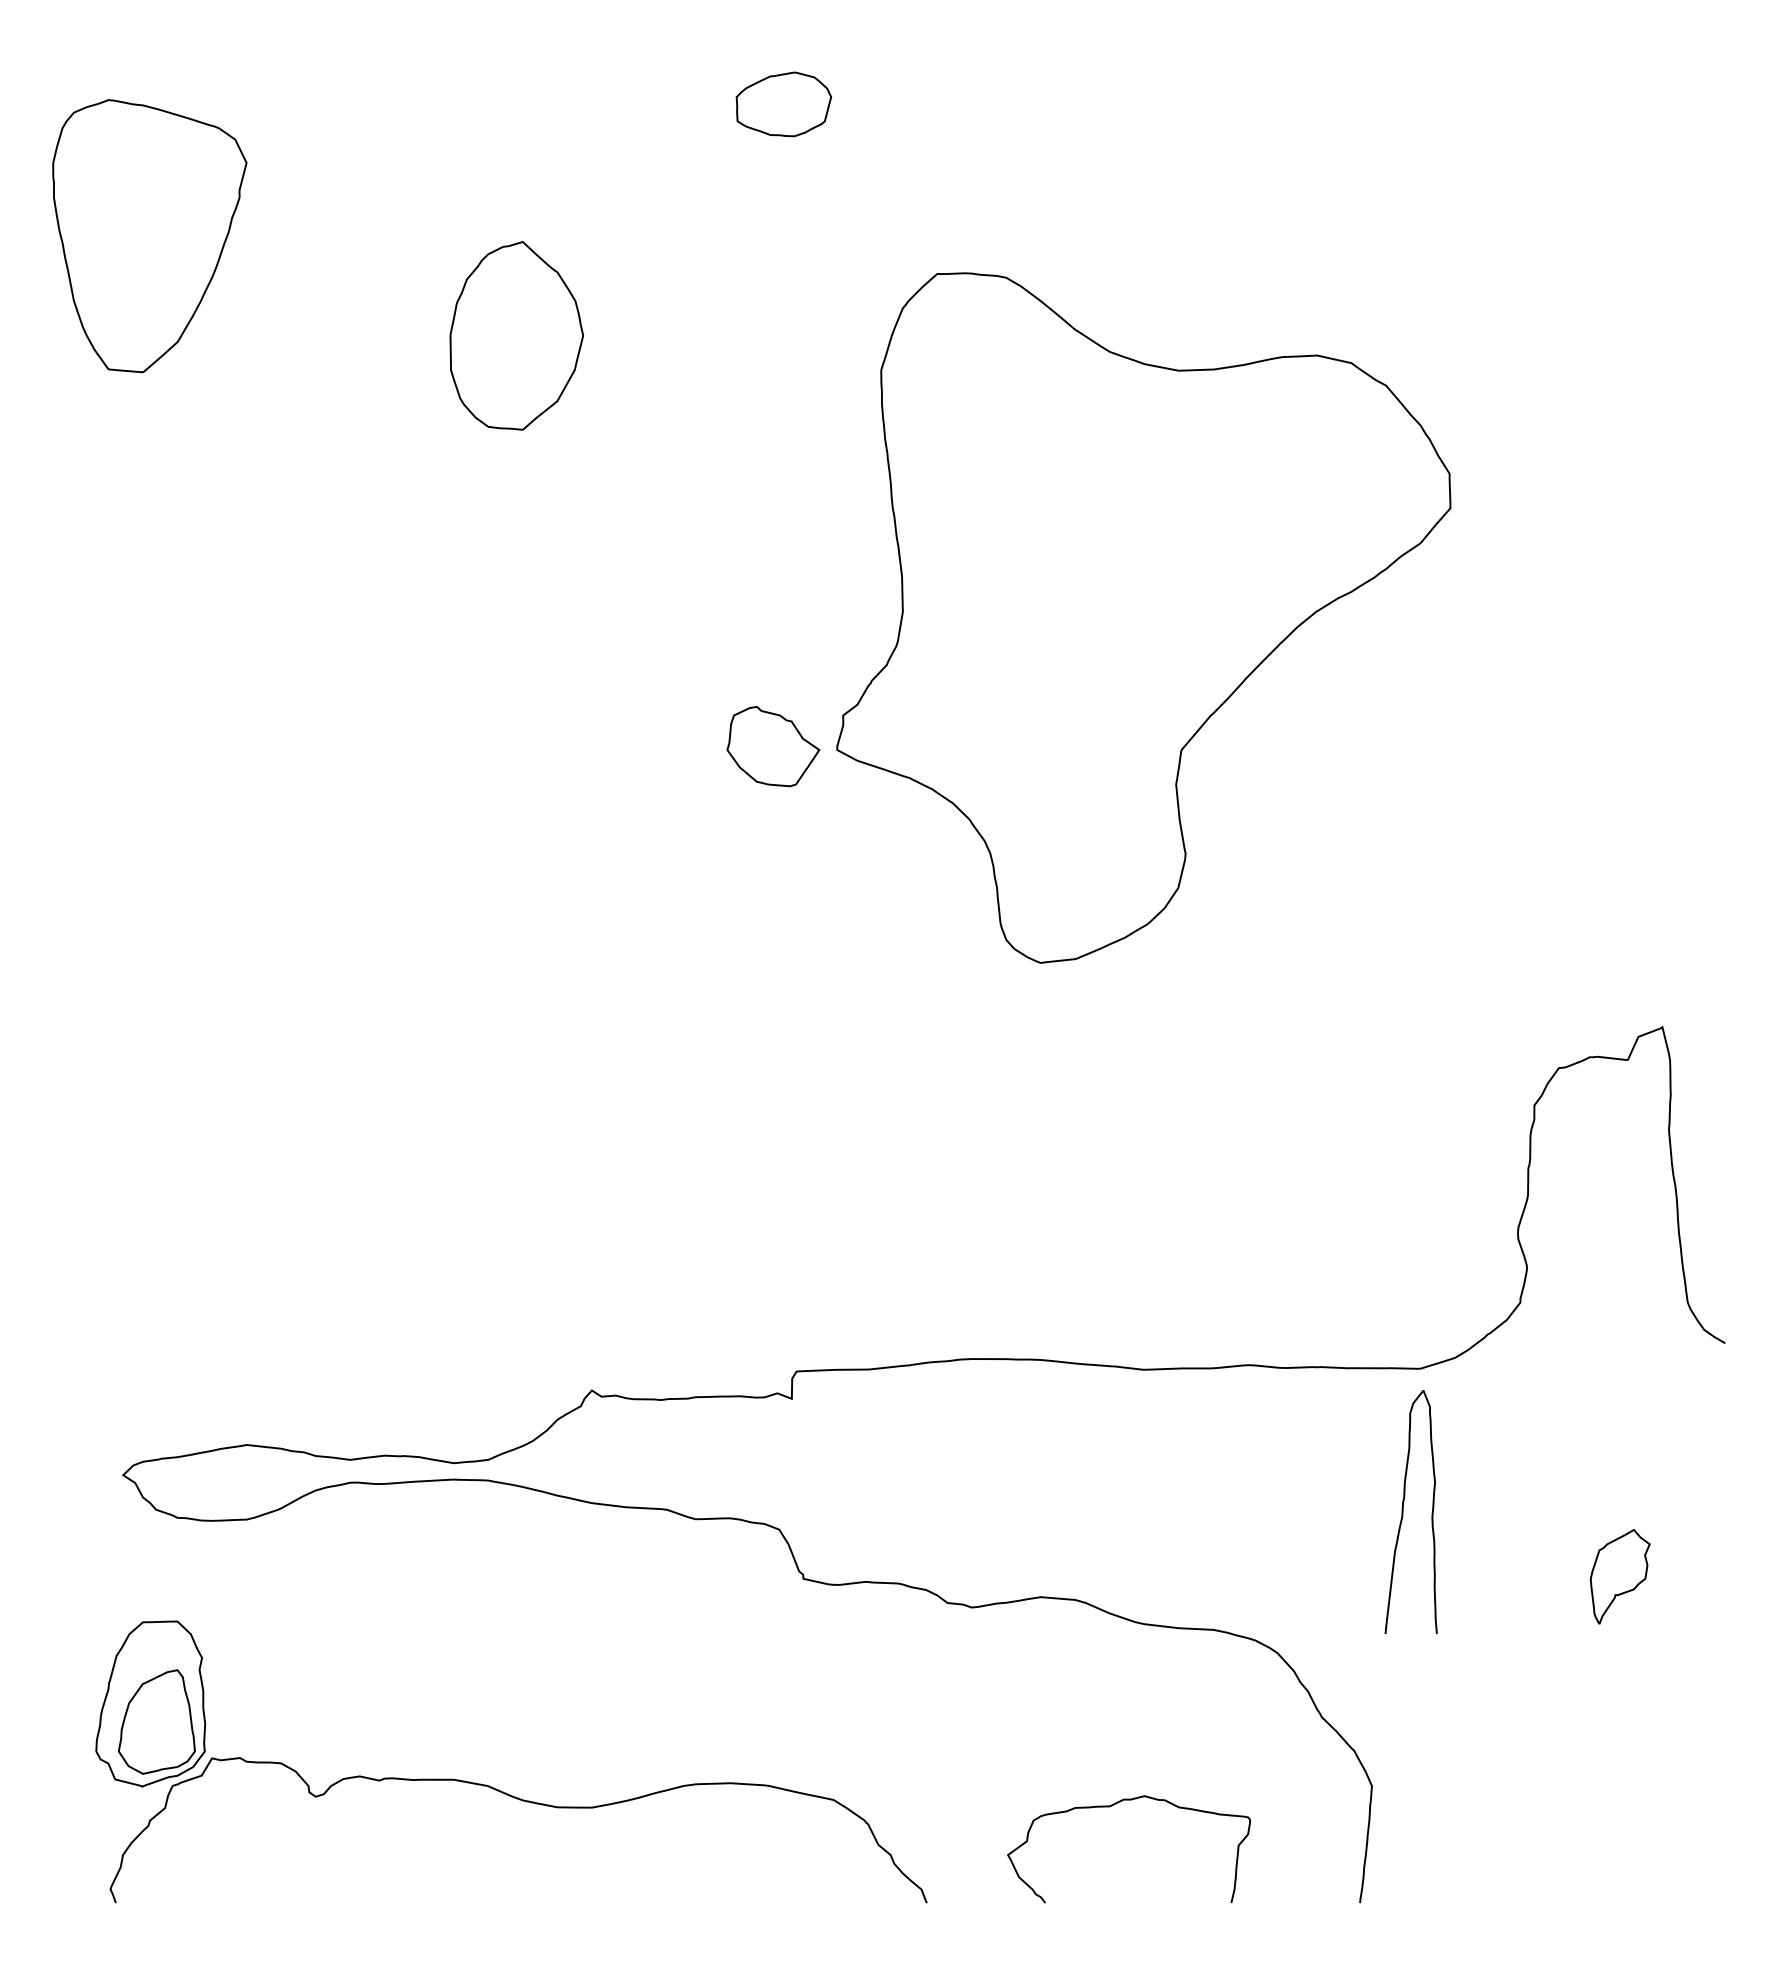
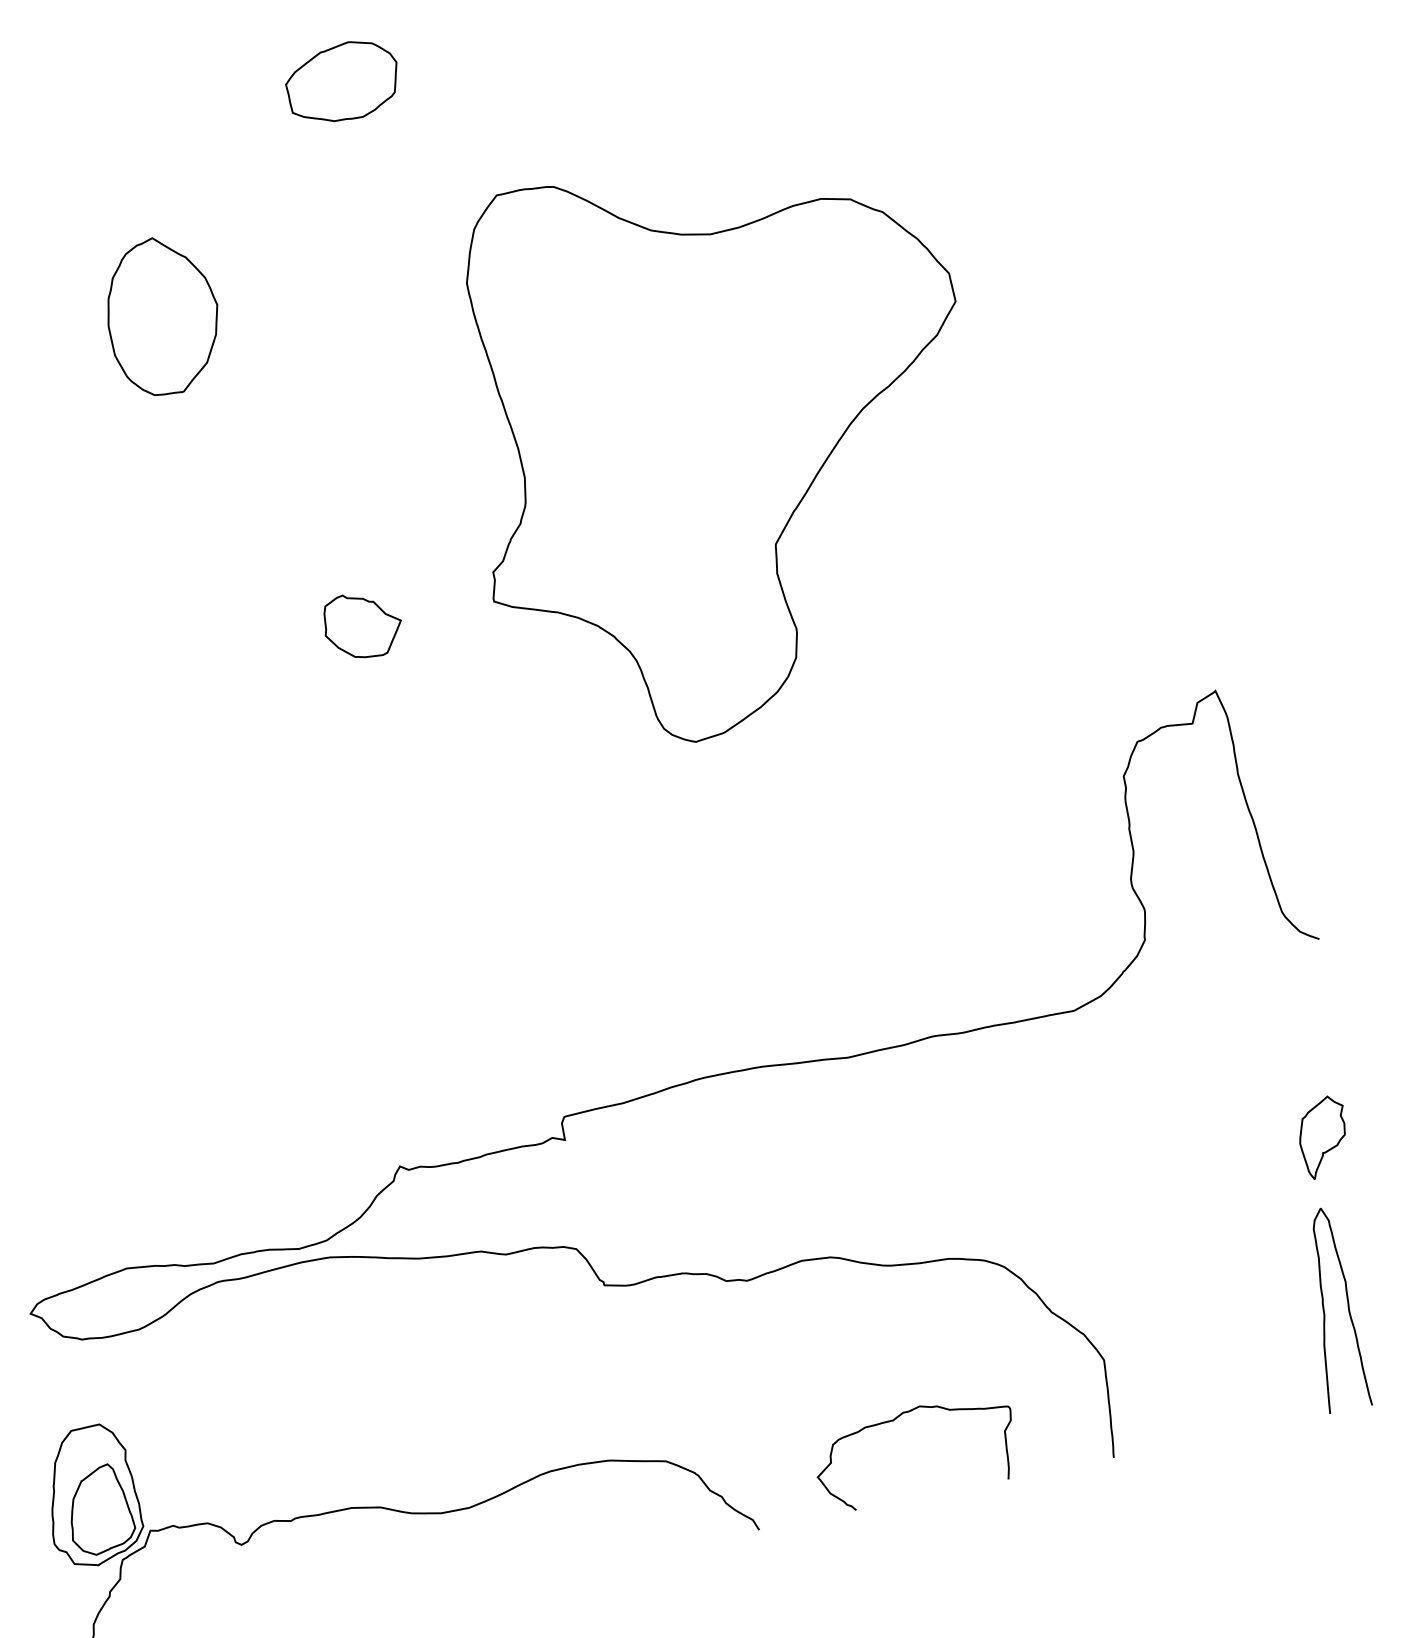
part: (783, 104) -> (342, 82), size x1.43
part: (773, 746) -> (362, 625), moved
curve: (1403, 1512) -> (1324, 1311), moved
part: (1620, 1576) -> (1324, 1136), moved

